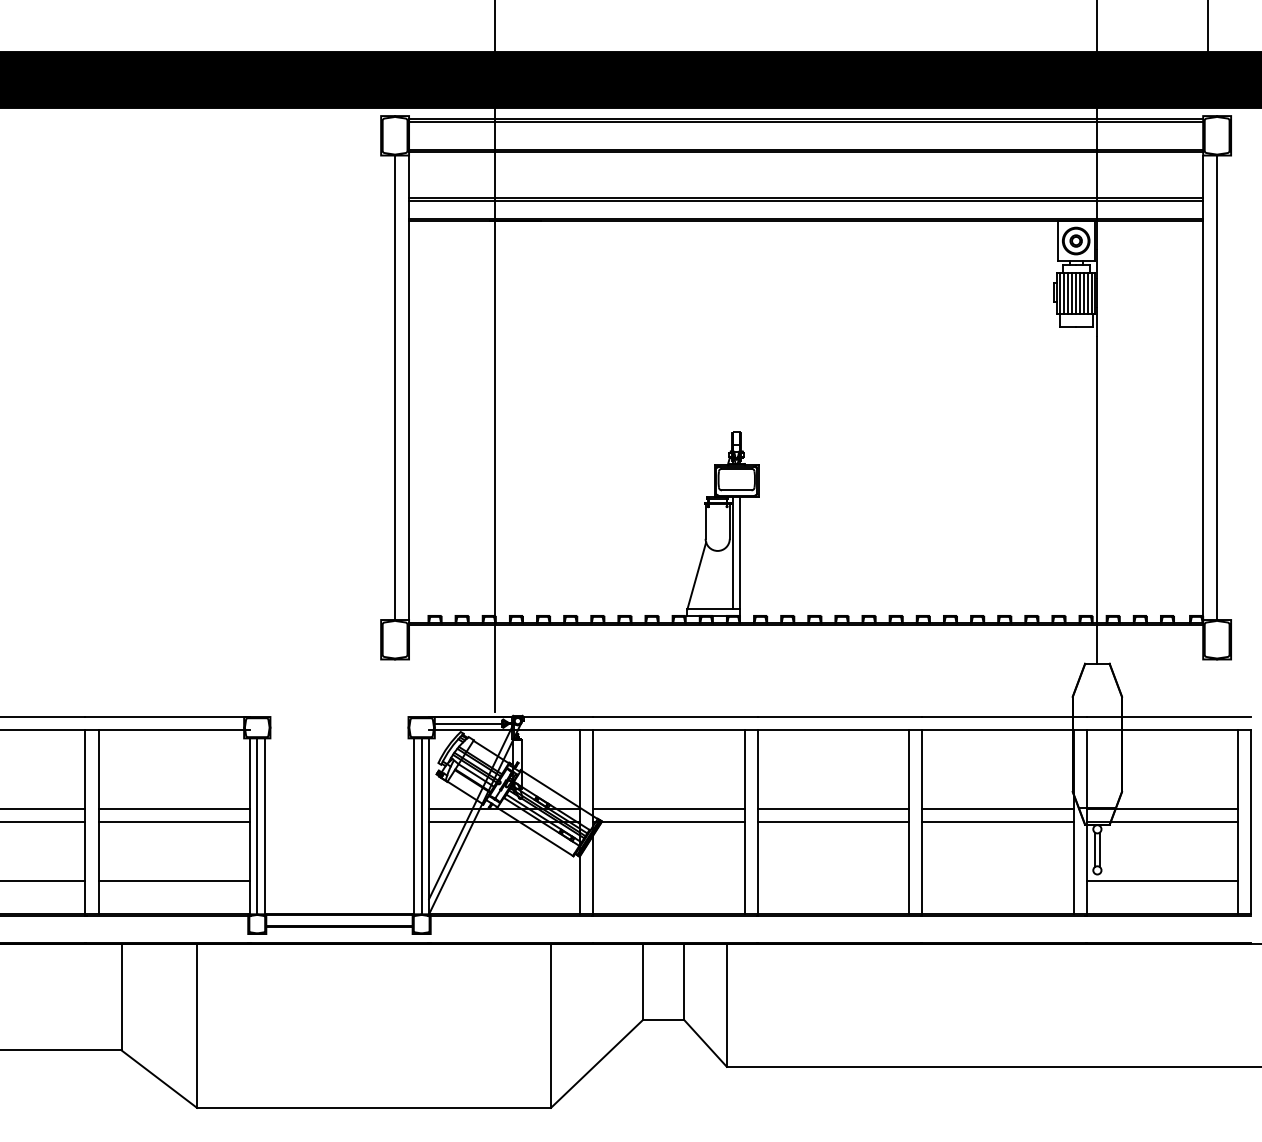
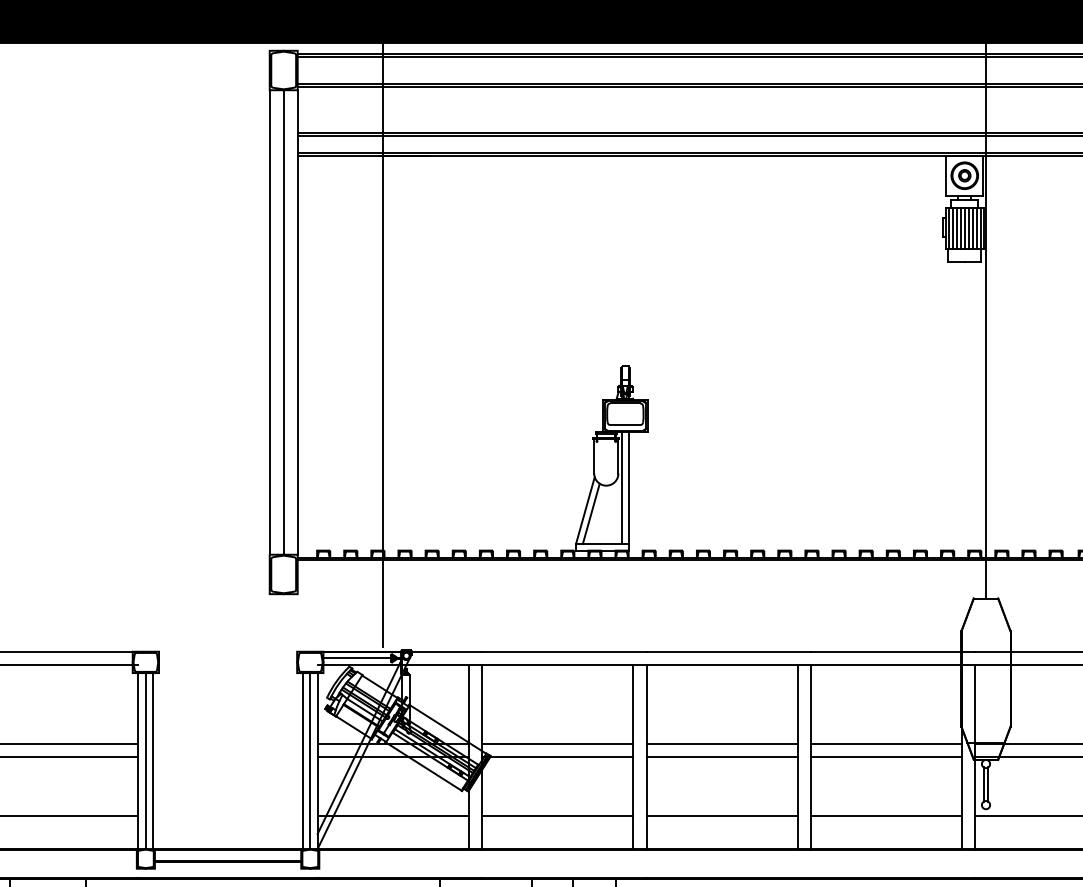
line: (381, 387) -> (270, 322), added
line: (702, 579) -> (591, 514), added
line: (504, 881) -> (393, 816), added
line: (668, 881) -> (557, 816), added
line: (833, 881) -> (722, 816), added
line: (997, 881) -> (886, 816), added

